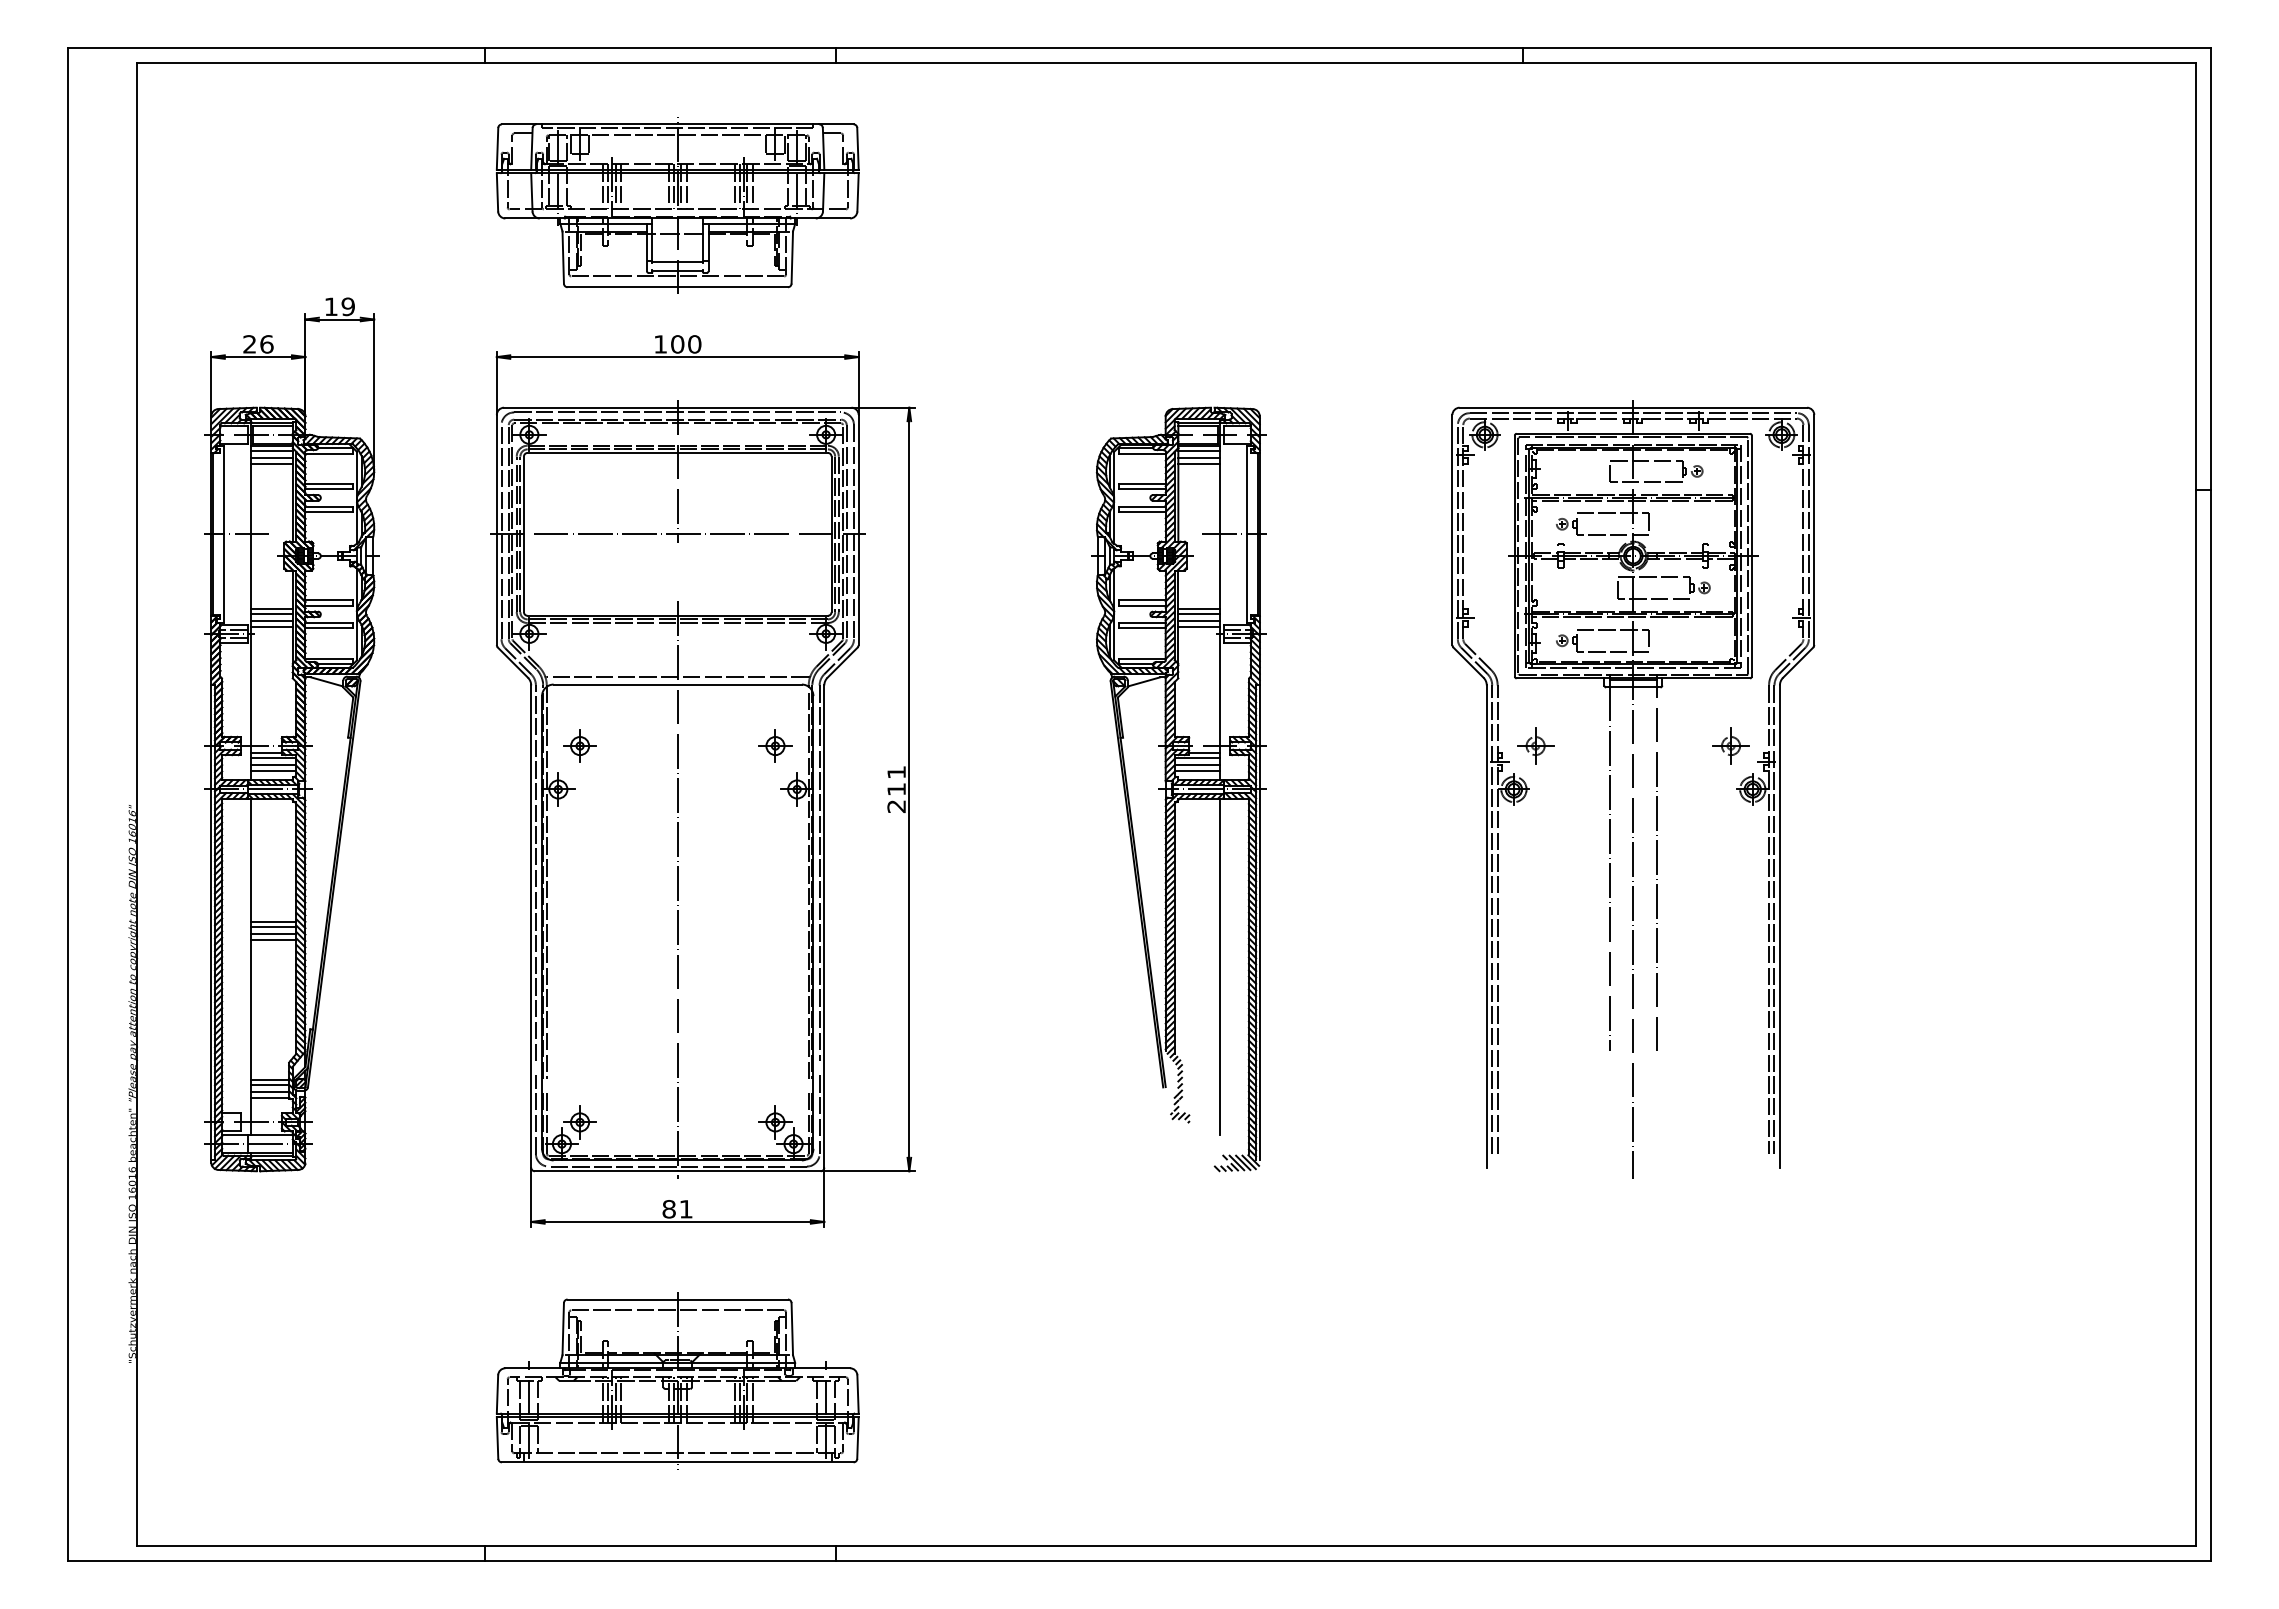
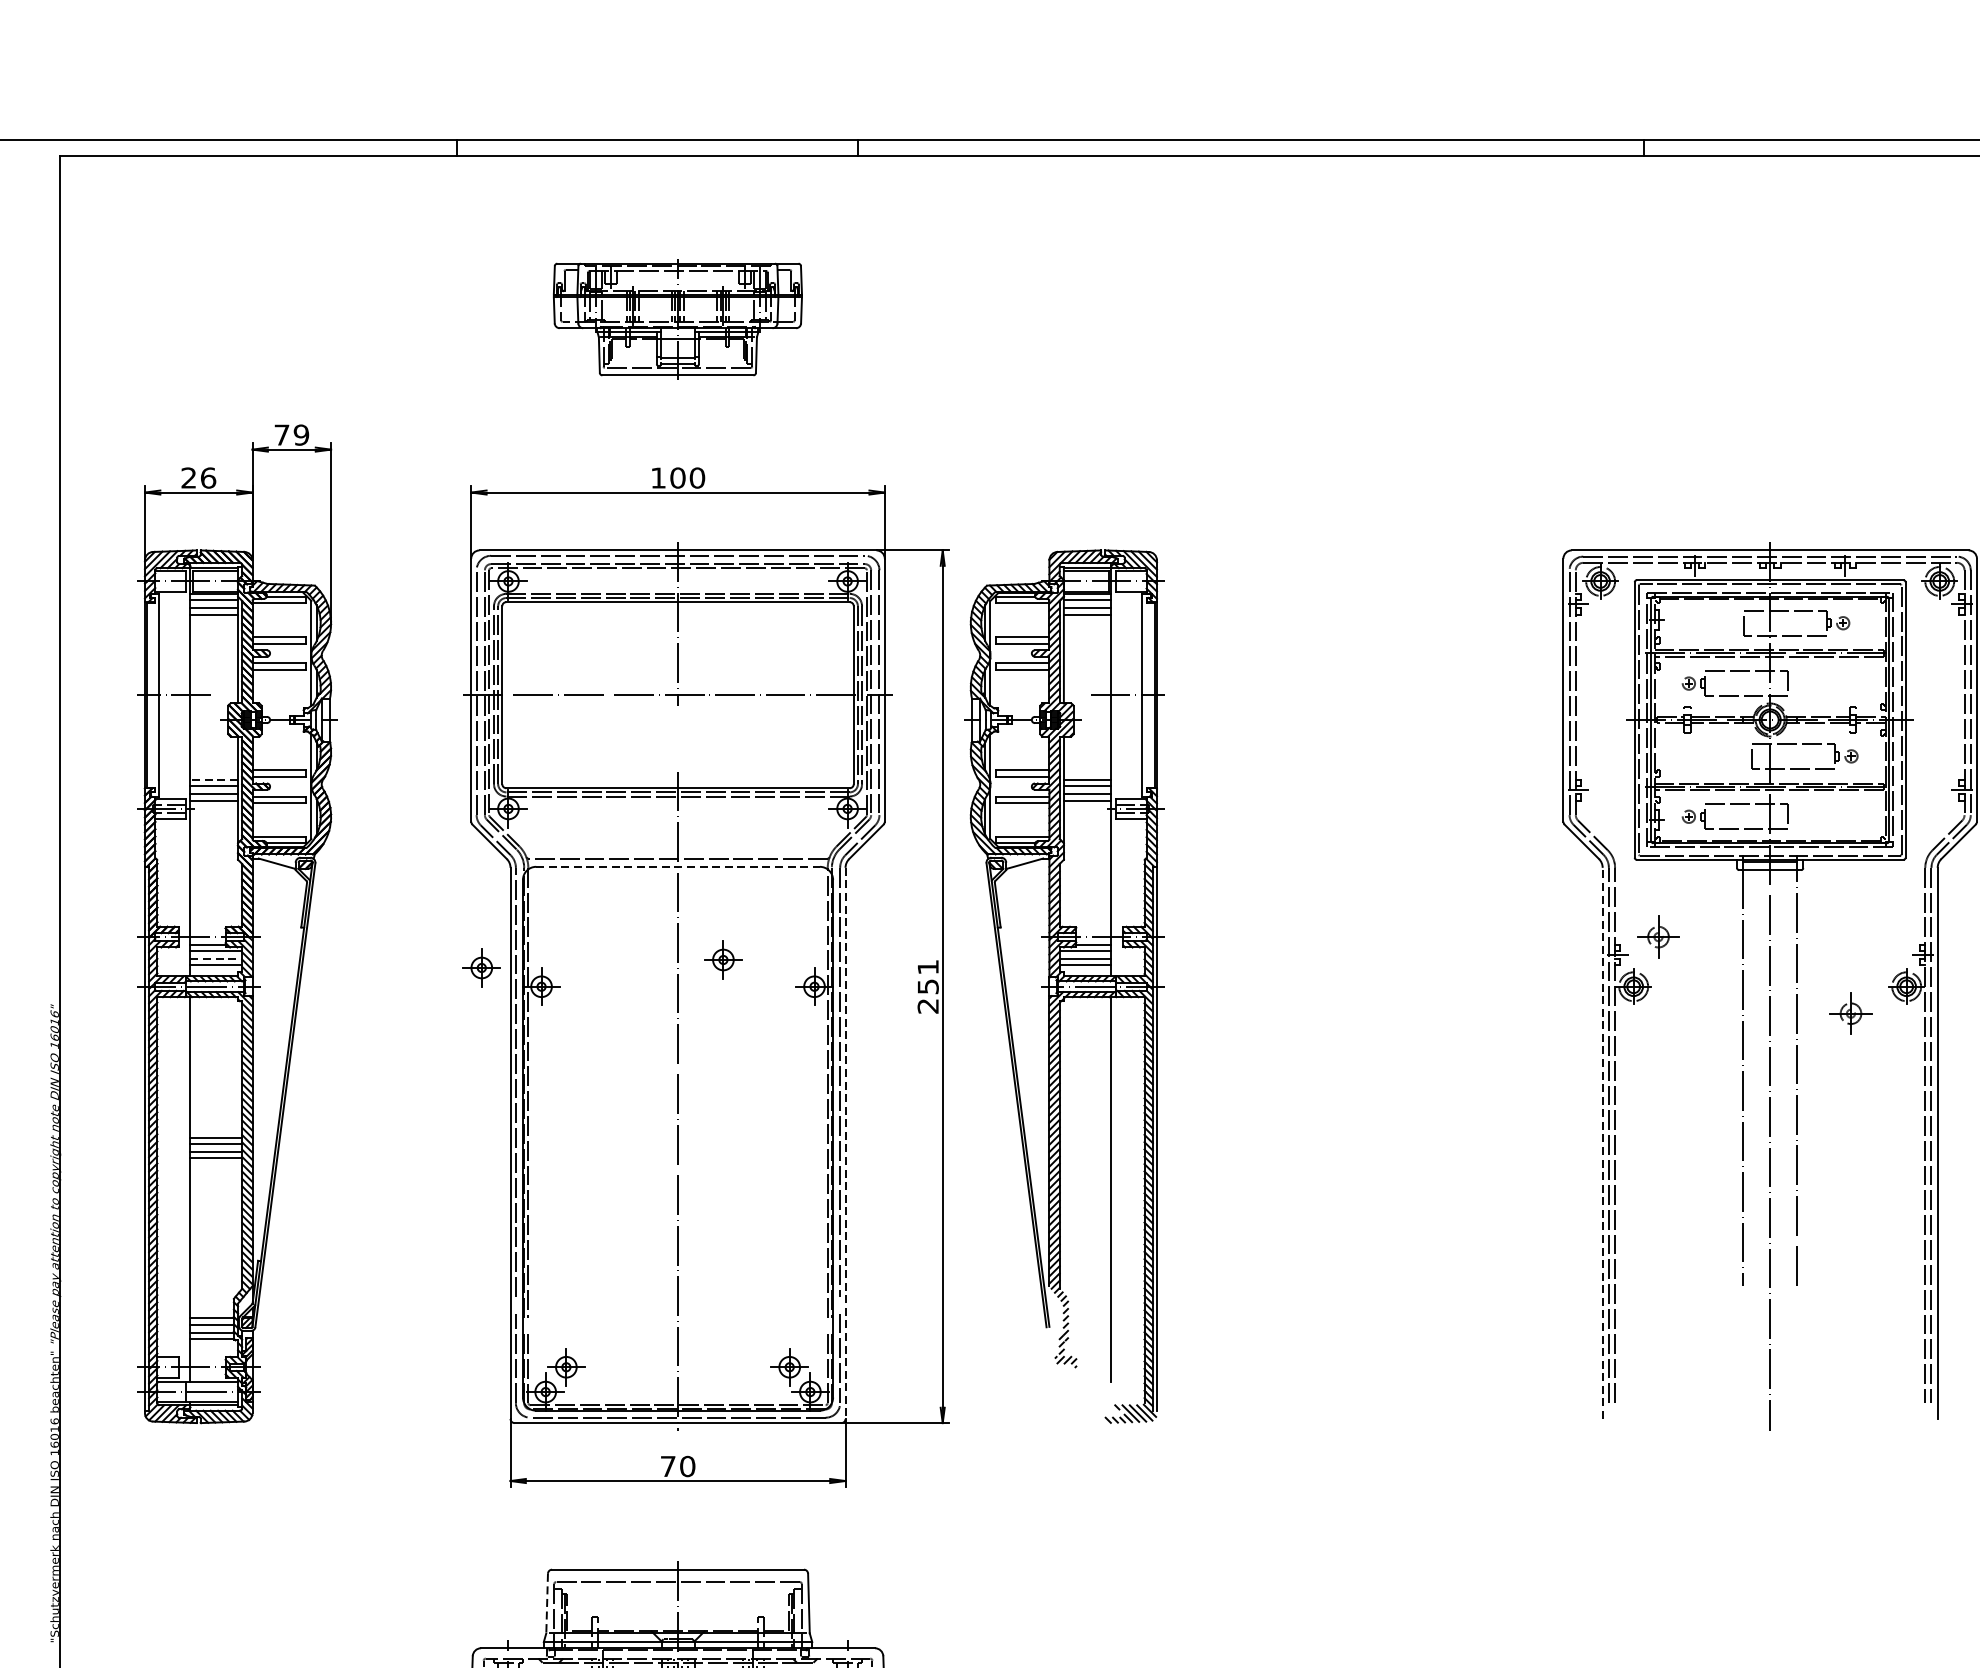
part: (677, 205) -> (677, 319), size x0.6
text: (331, 306) -> (282, 434), 19 -> 79
line: (271, 608) -> (213, 779), solid -> dashed
line: (678, 684) -> (678, 866), solid -> dashed
part: (579, 745) -> (481, 967), moved
part: (775, 745) -> (723, 959), moved
part: (1730, 745) -> (1850, 1013), moved
line: (273, 765) -> (216, 959), solid -> dashed
text: (896, 789) -> (928, 986), 211 -> 251
part: (1178, 789) -> (1064, 986), moved
line: (1486, 926) -> (1602, 1143), solid -> dashed
line: (824, 927) -> (845, 1144), solid -> dashed
text: (677, 1209) -> (677, 1466), 81 -> 70
line: (563, 1329) -> (547, 1603), solid -> dashed

